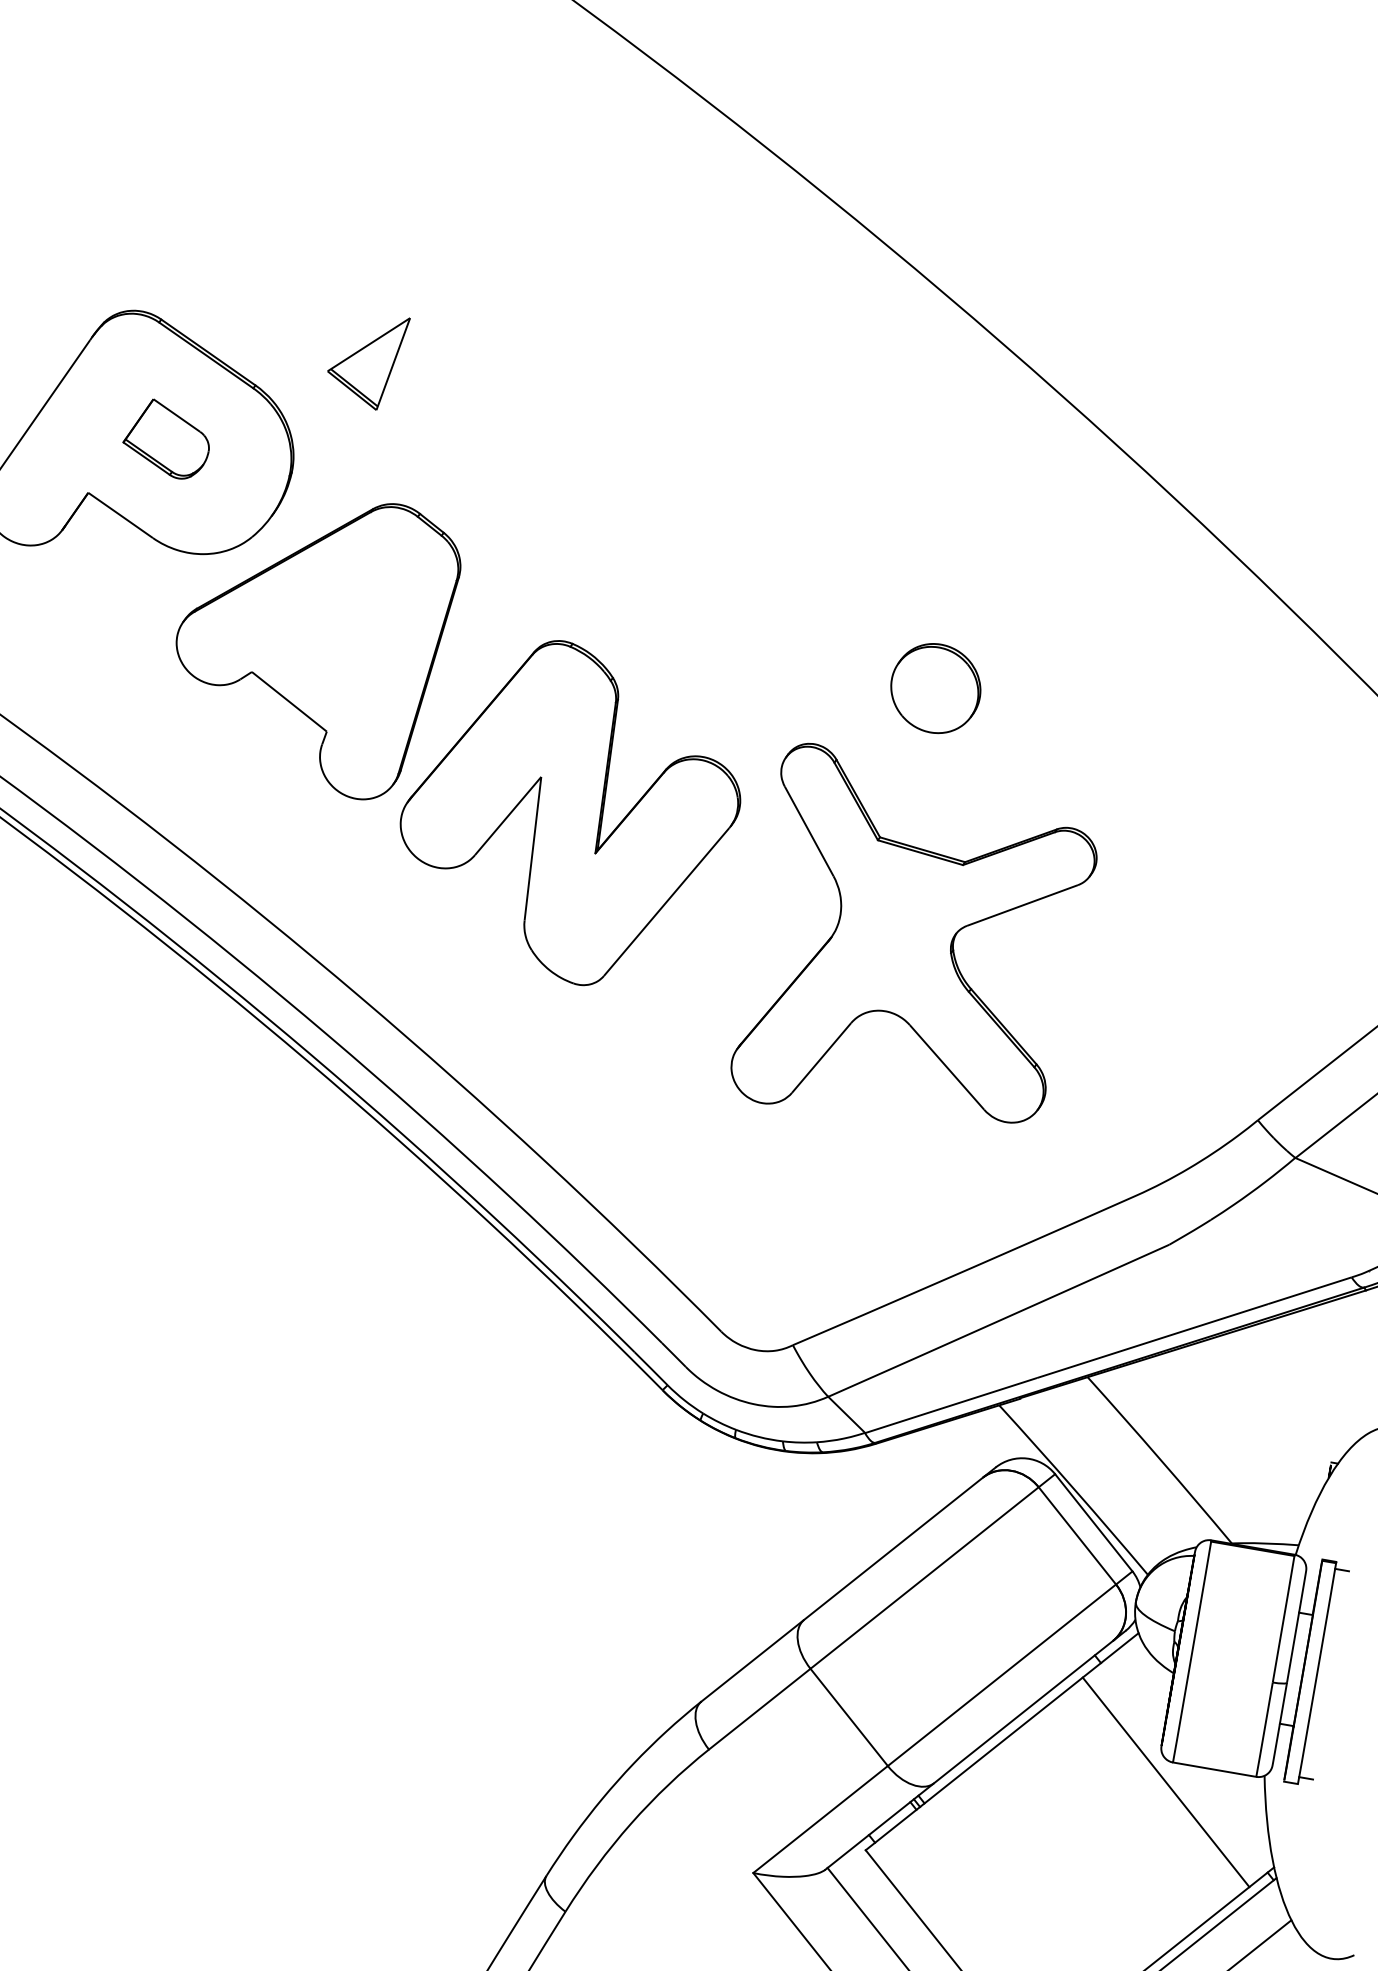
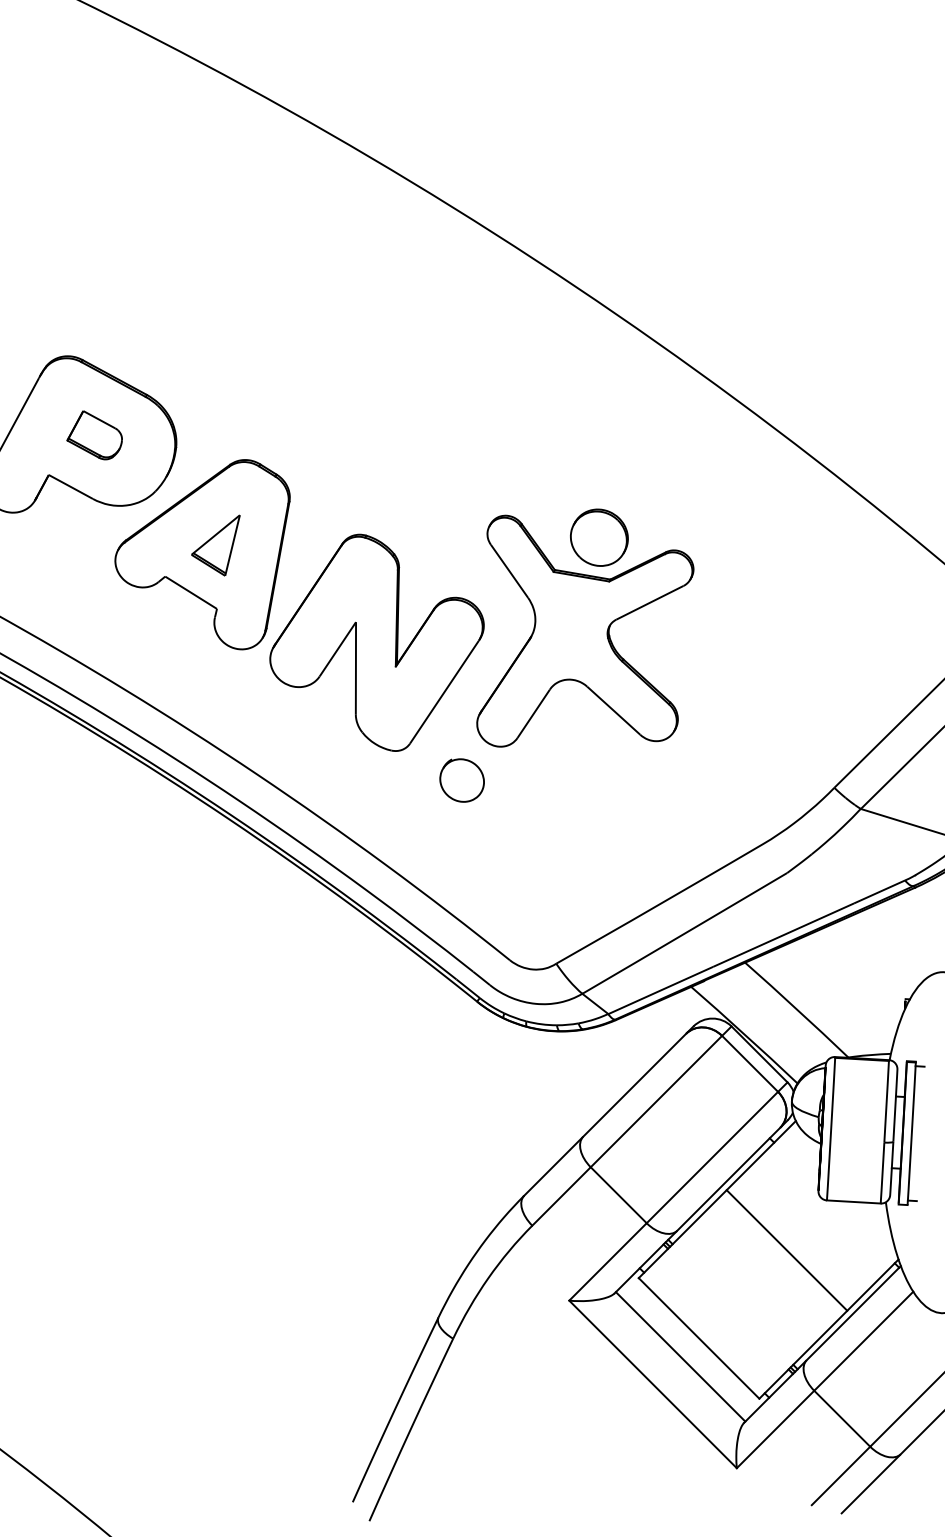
part: (366, 361) -> (215, 545), moved
part: (917, 937) -> (585, 630), moved
part: (677, 1042) -> (461, 780), added
line: (1165, 1782) -> (786, 1250), moved

